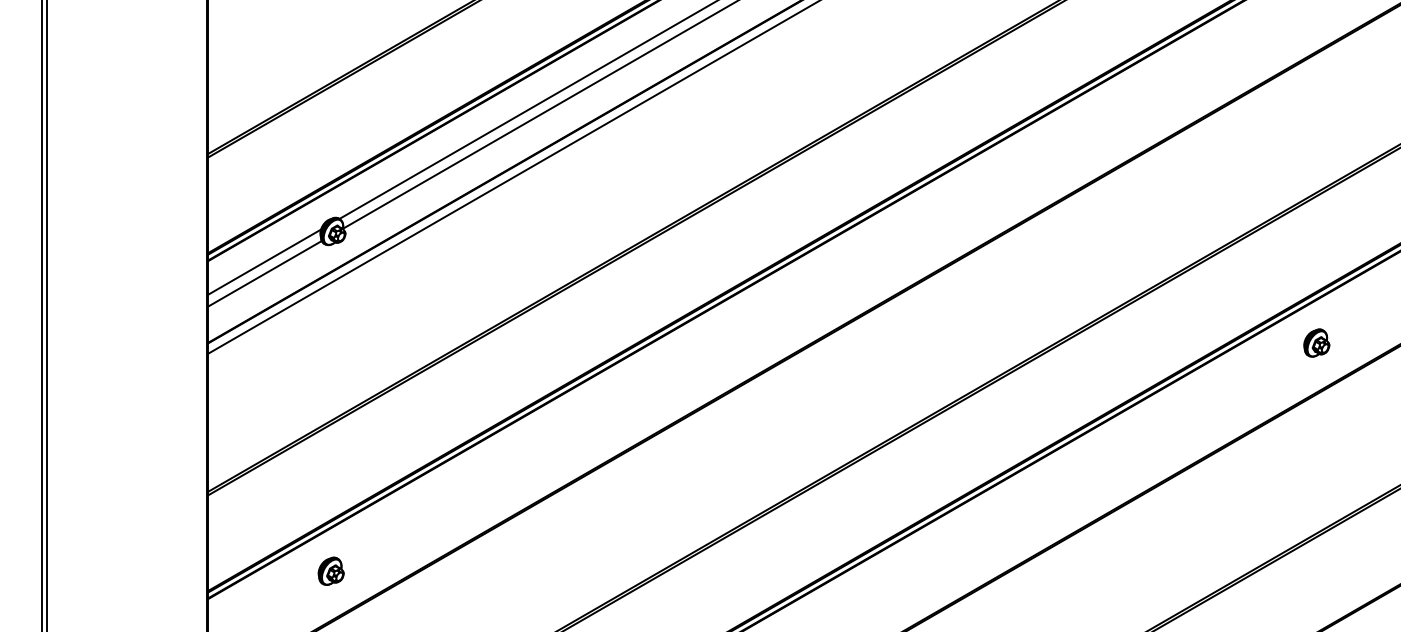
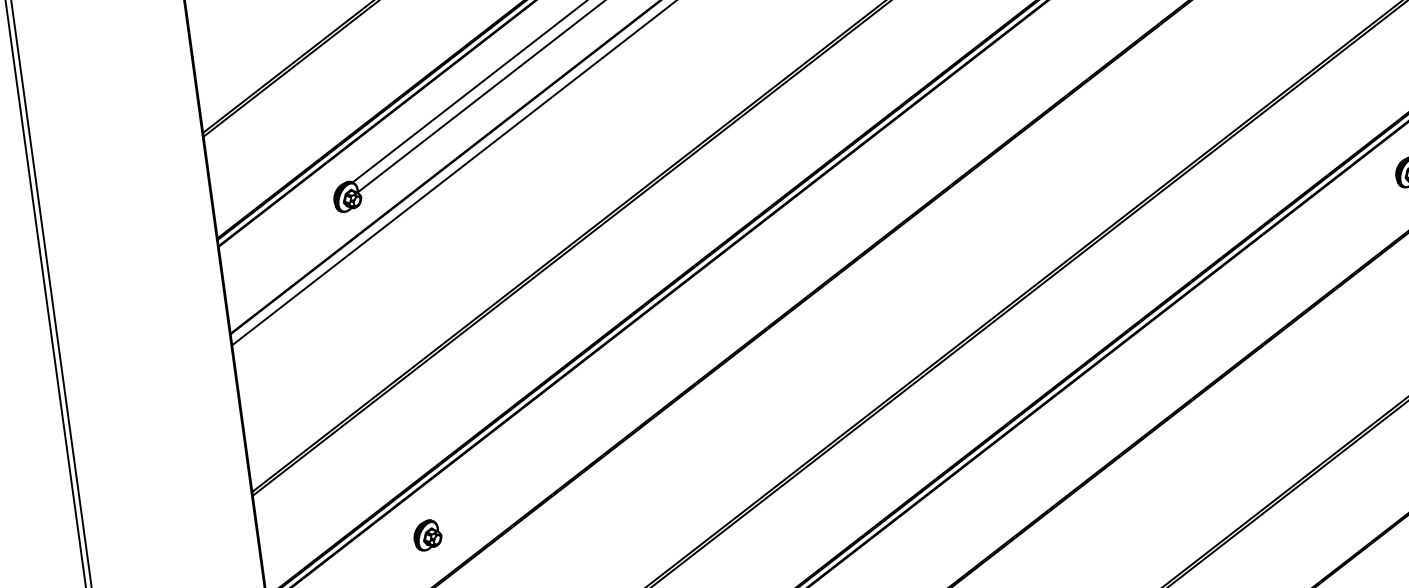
line: (264, 262) -> (279, 239), removed
line: (264, 273) -> (280, 251), removed
part: (330, 570) -> (426, 534), moved

